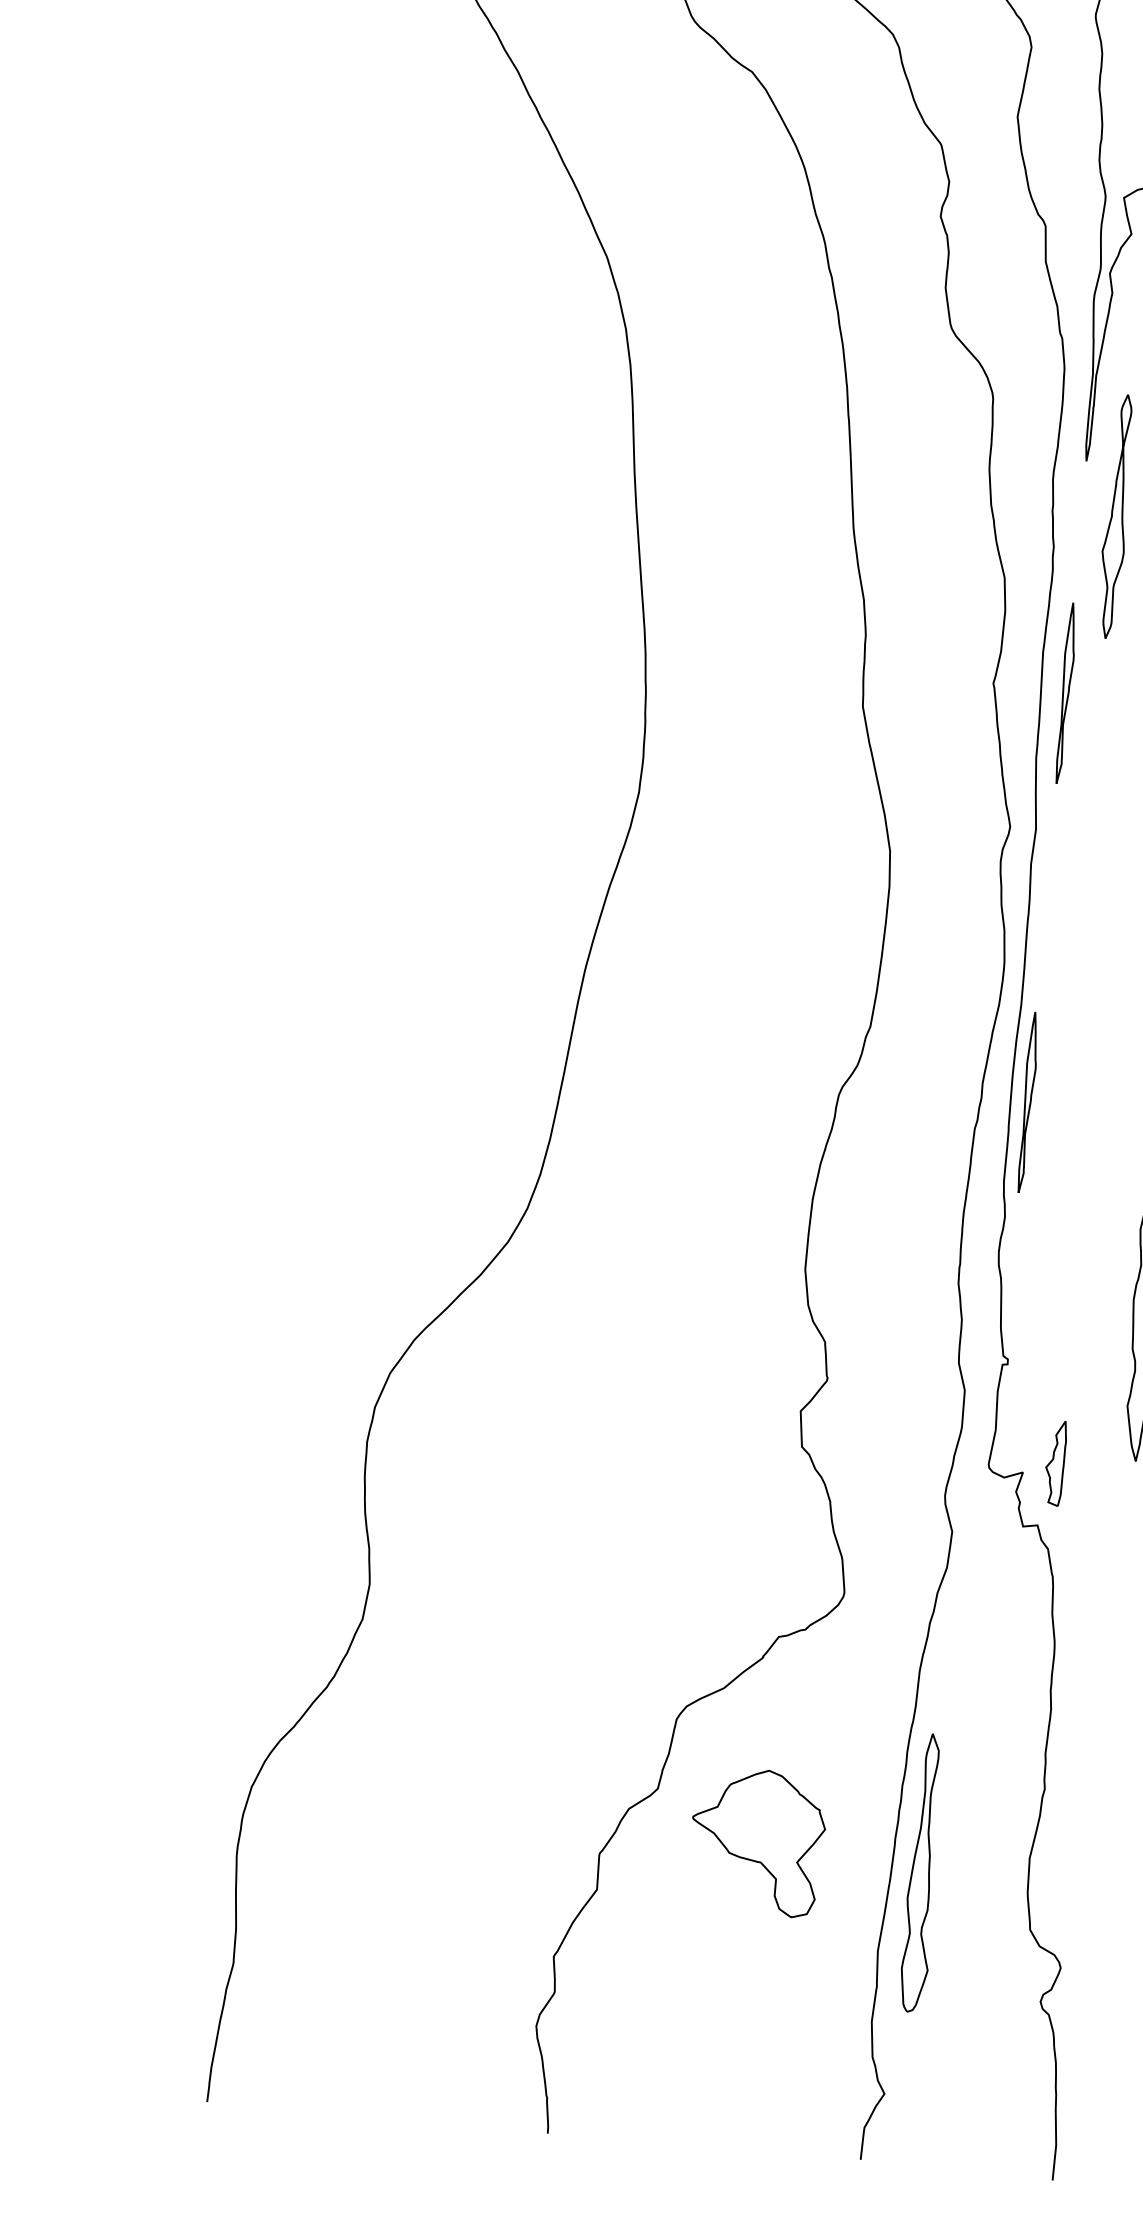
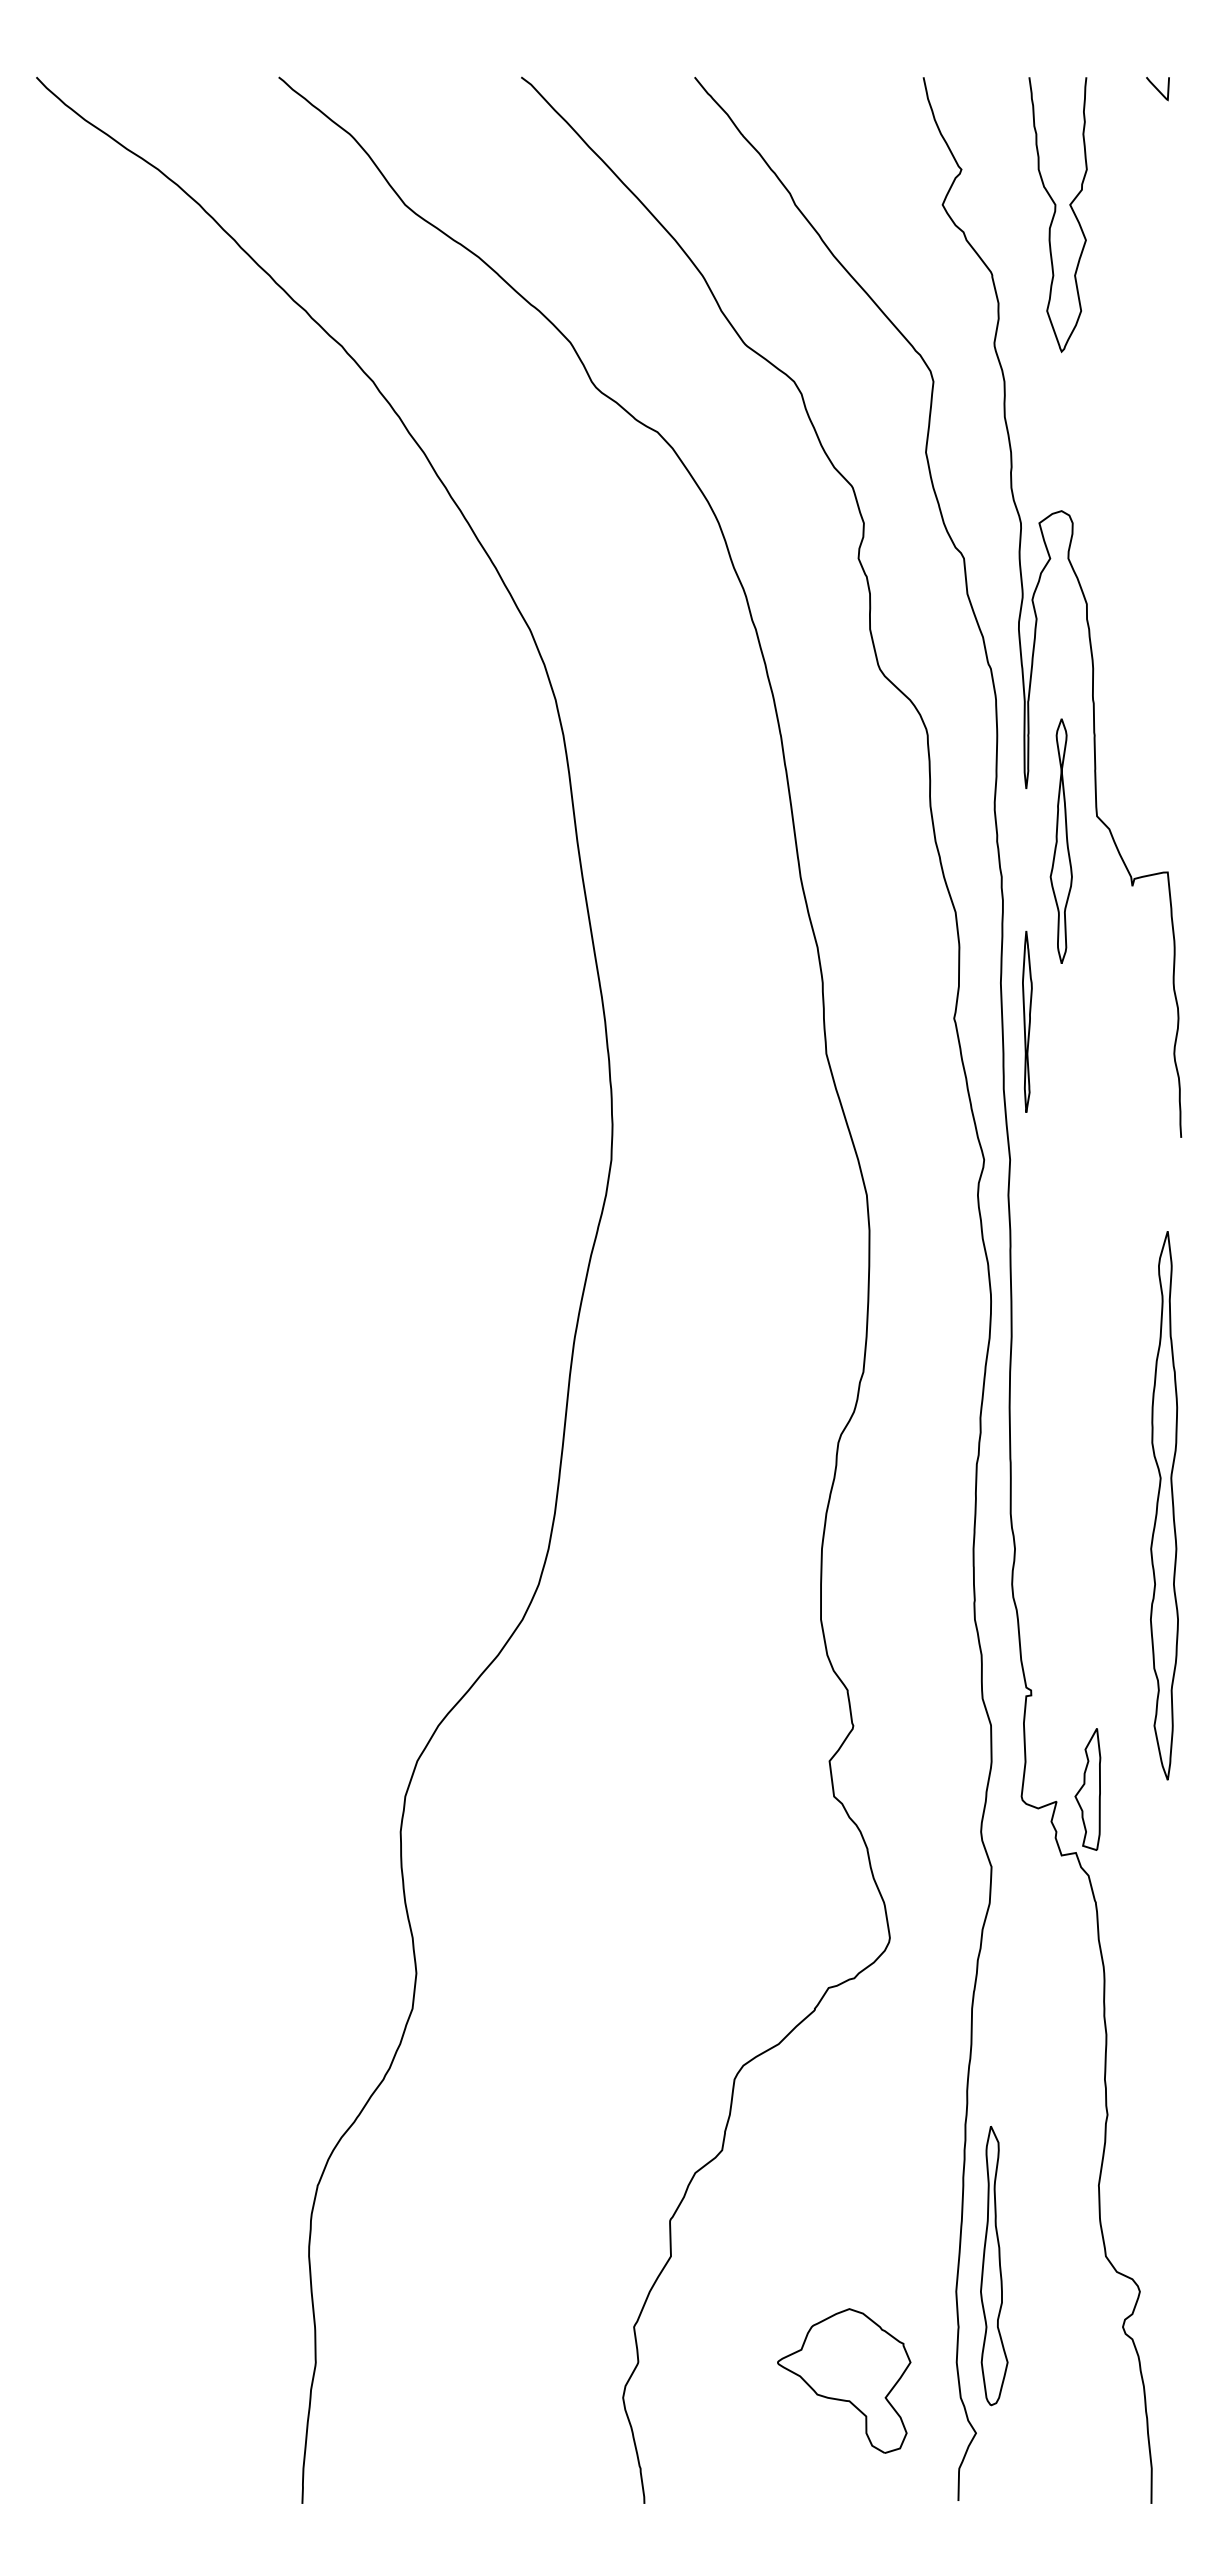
part: (1028, 1102) -> (1027, 1432), removed
part: (1054, 1463) -> (1087, 1789), size x1.43
part: (757, 1841) -> (844, 2380), moved
part: (923, 1873) -> (994, 2266), moved

